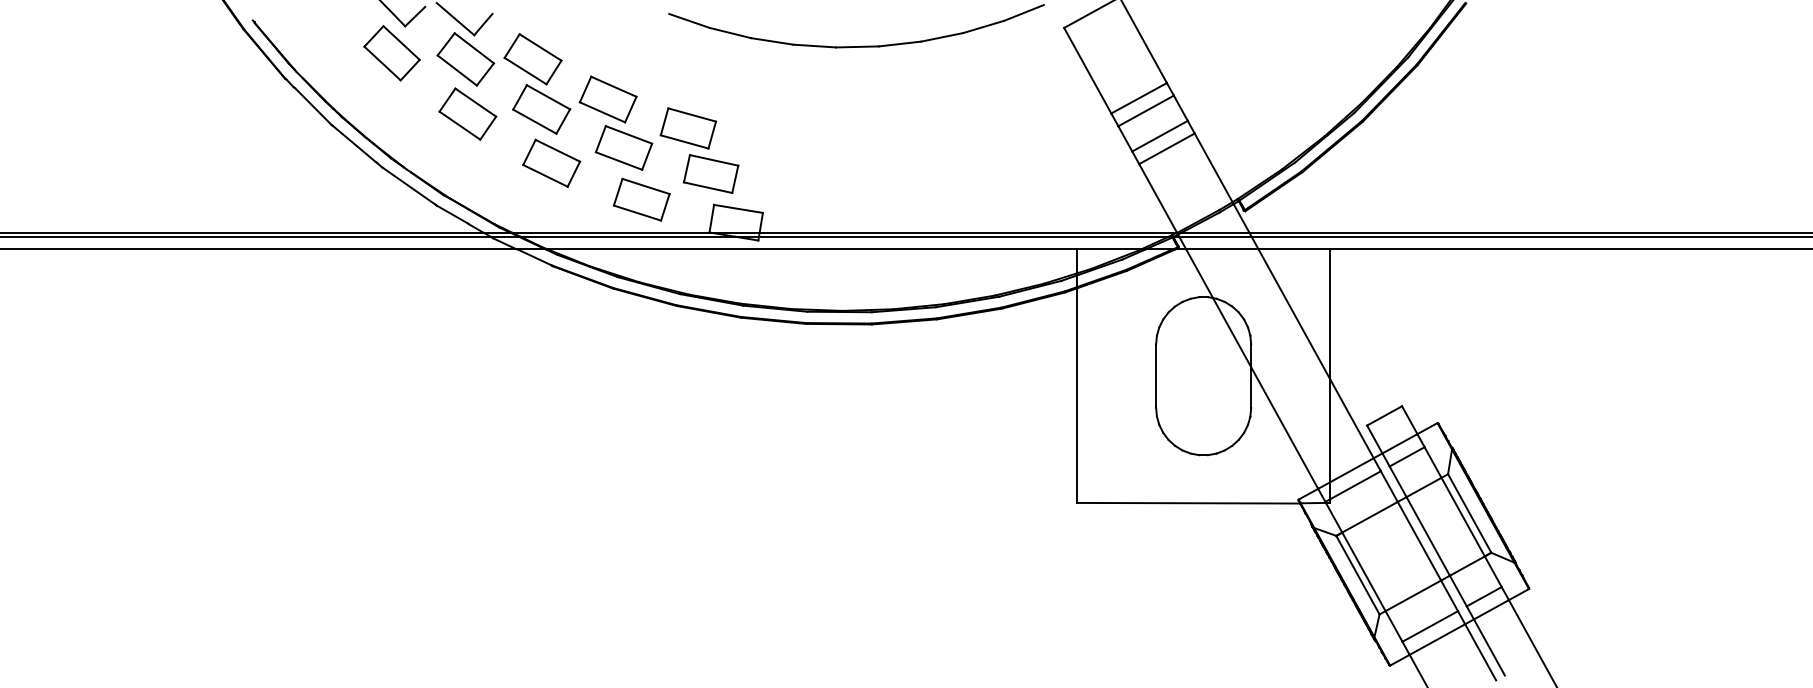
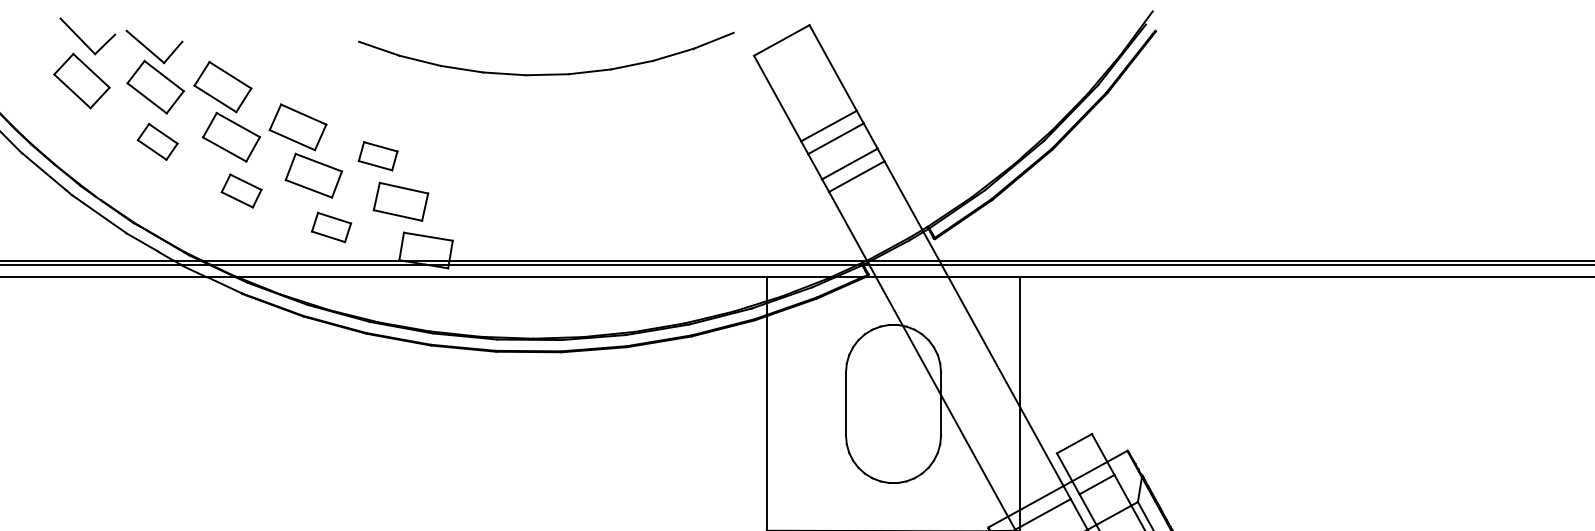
part: (467, 113) -> (157, 141), size x0.7
part: (687, 128) -> (377, 156), size x0.7
part: (551, 162) -> (241, 190), size x0.7
part: (641, 199) -> (331, 227), size x0.7

